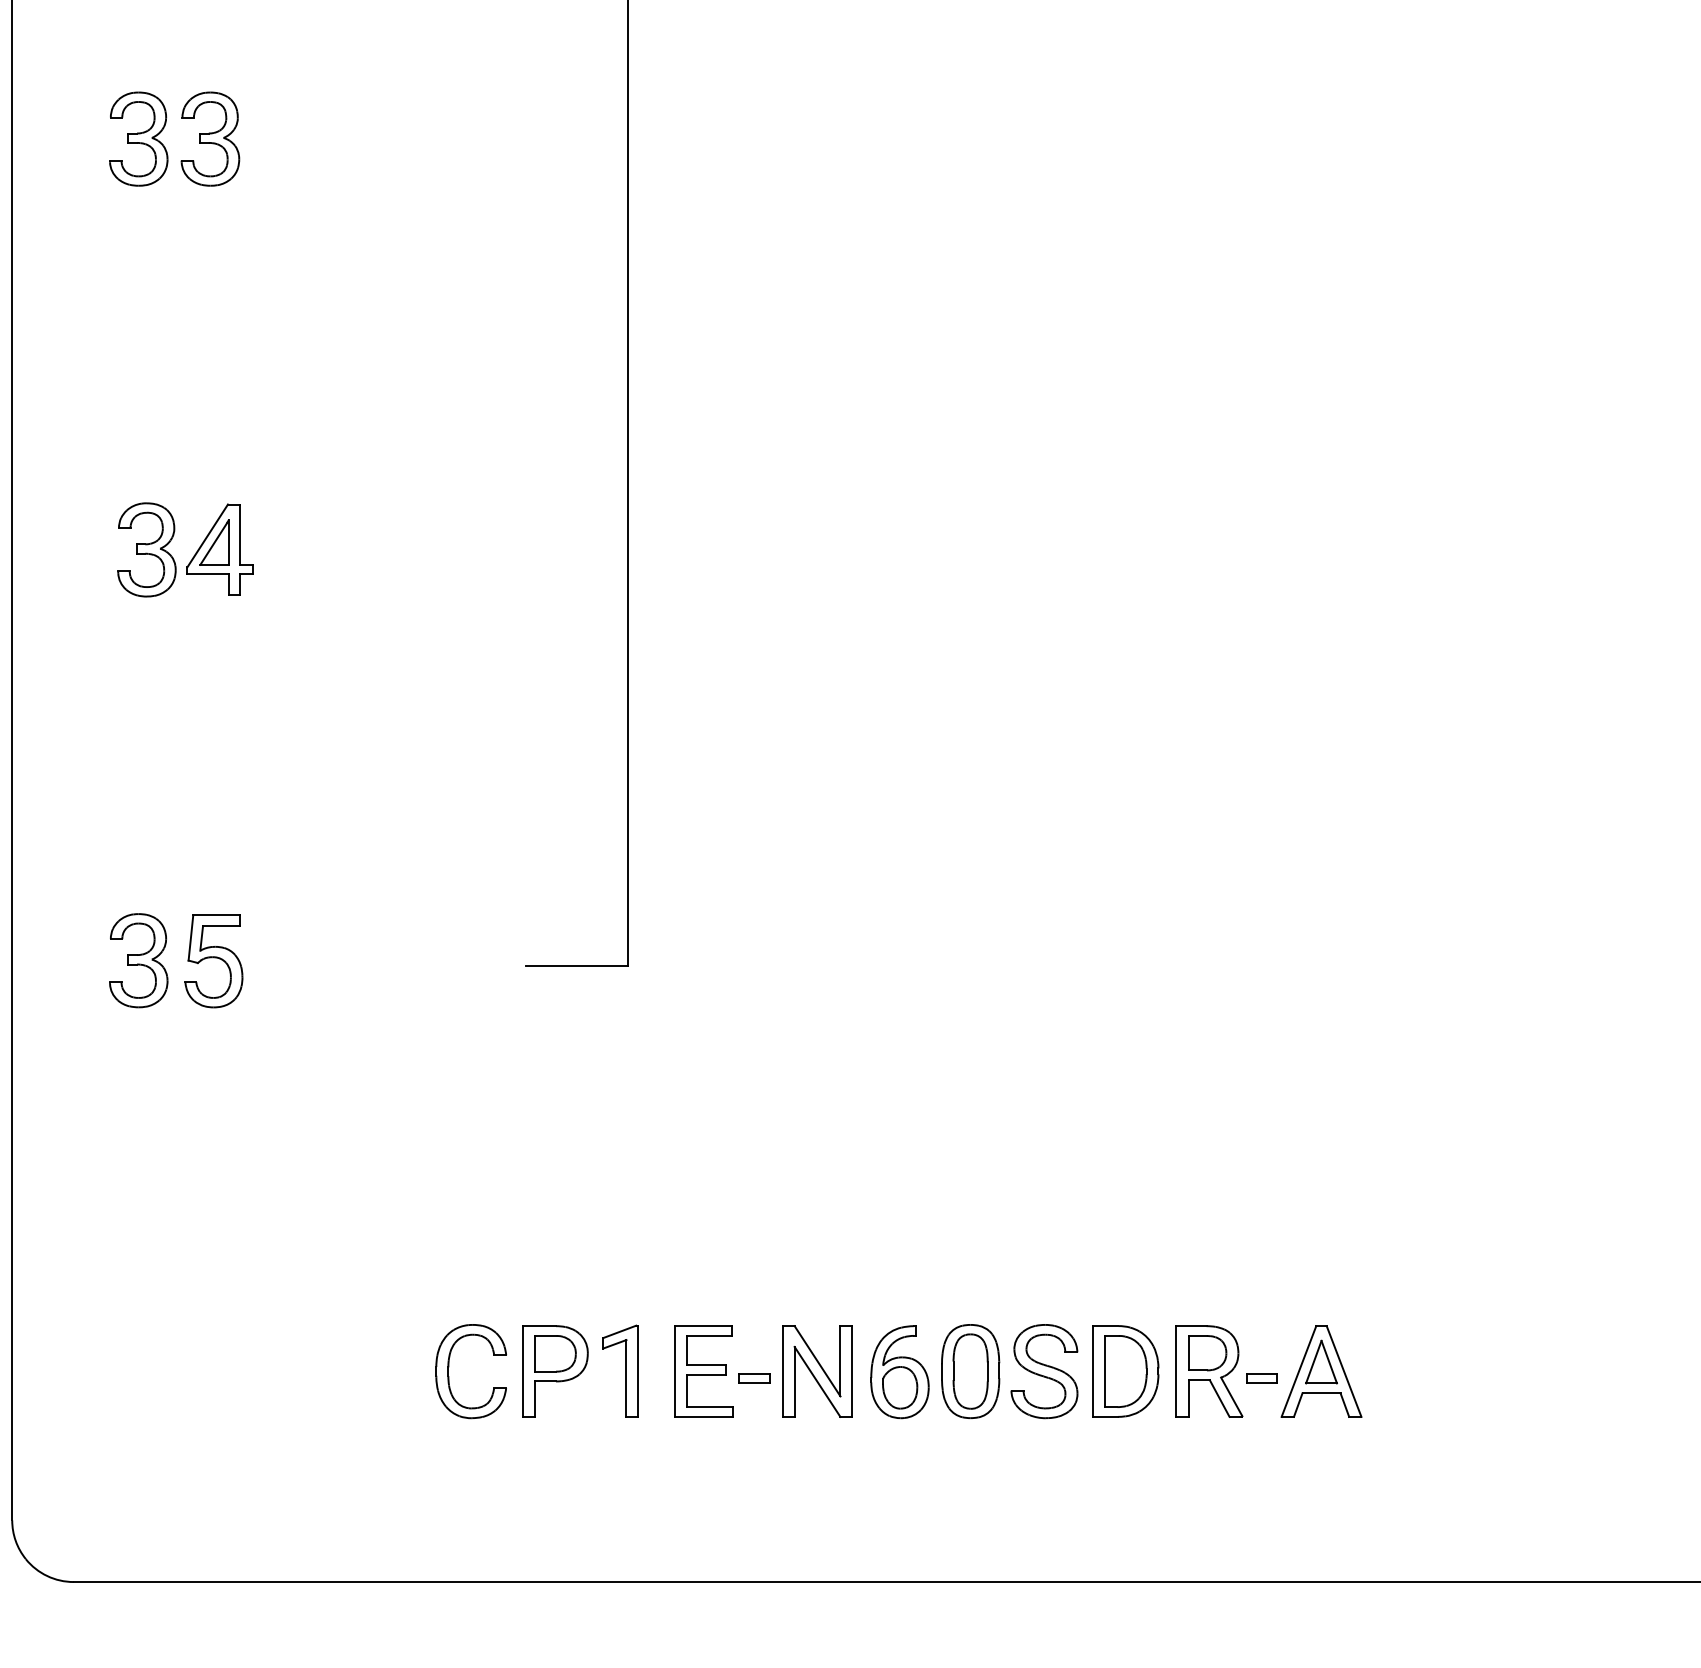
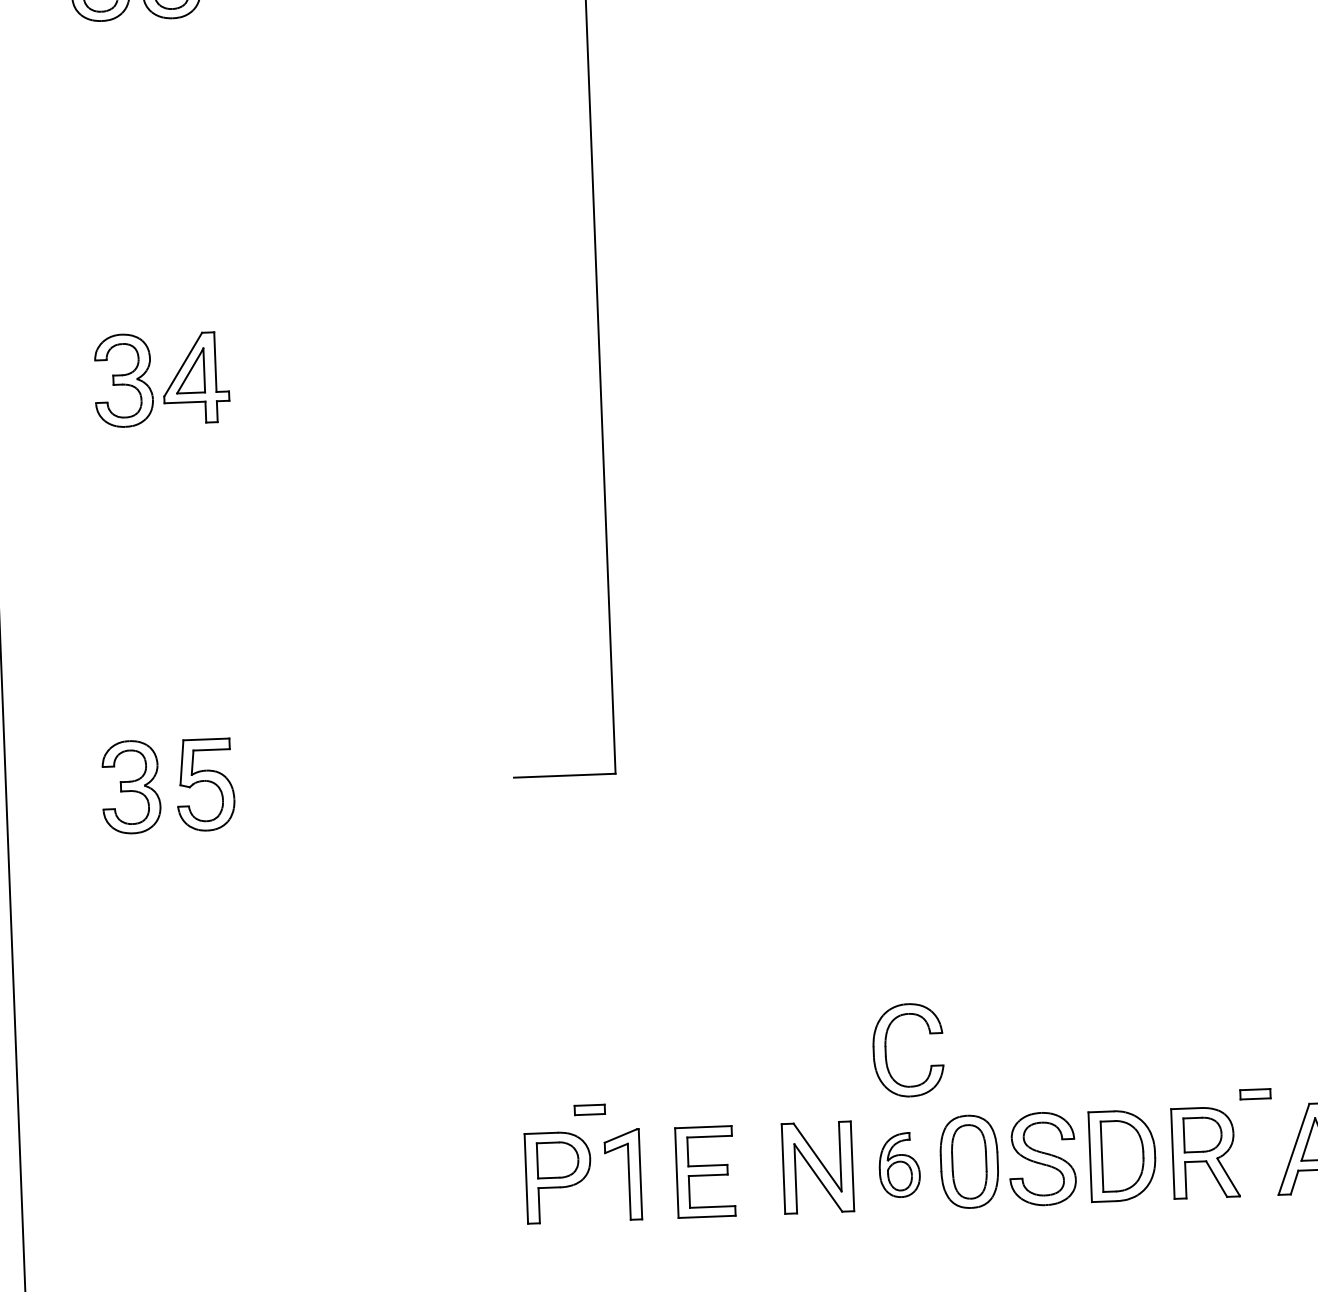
part: (449, 1367) -> (886, 1047), moved
part: (899, 1372) -> (899, 1165), size x0.7
part: (754, 1378) -> (589, 1110), moved
part: (1261, 1378) -> (1254, 1094), moved

